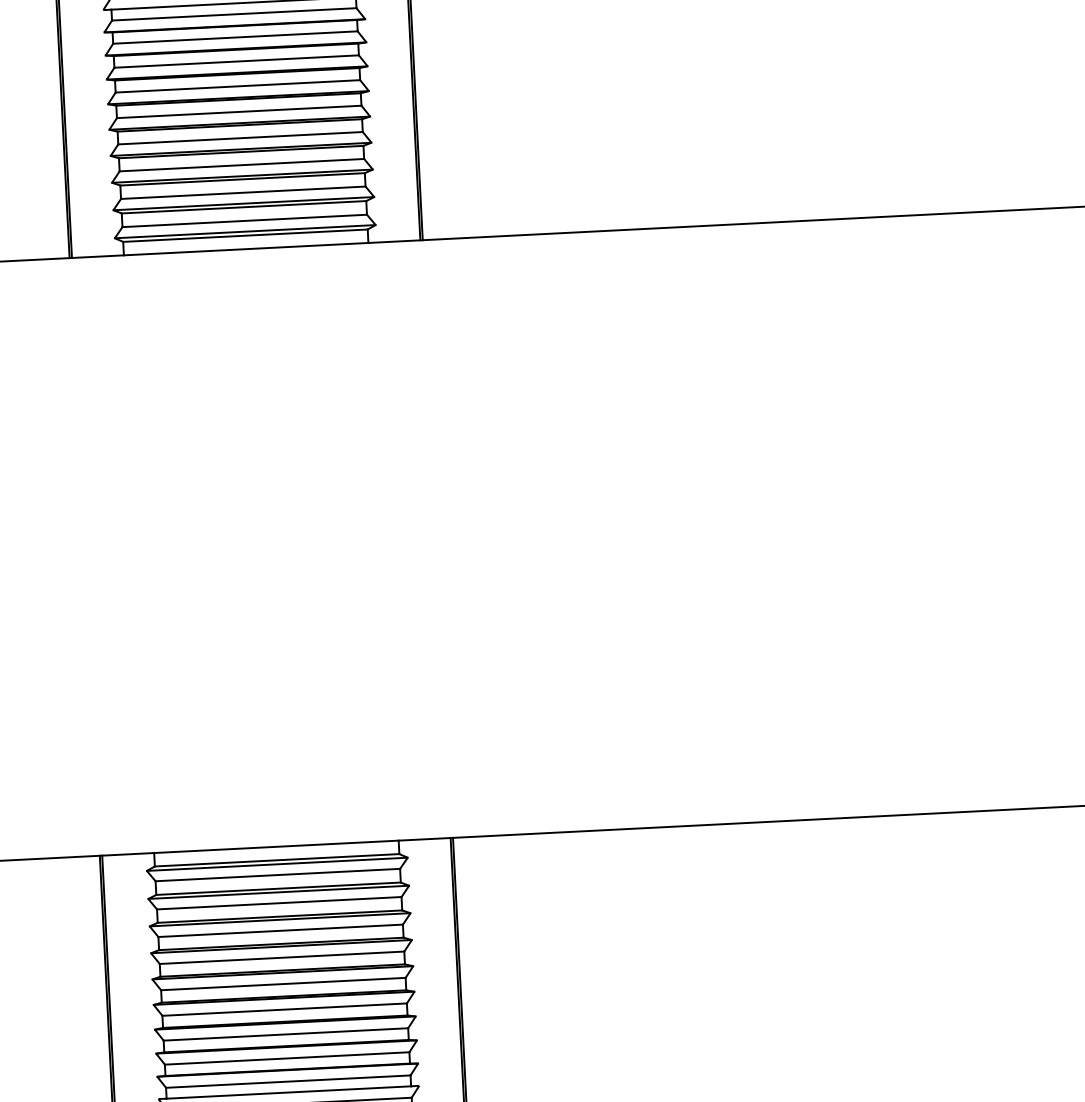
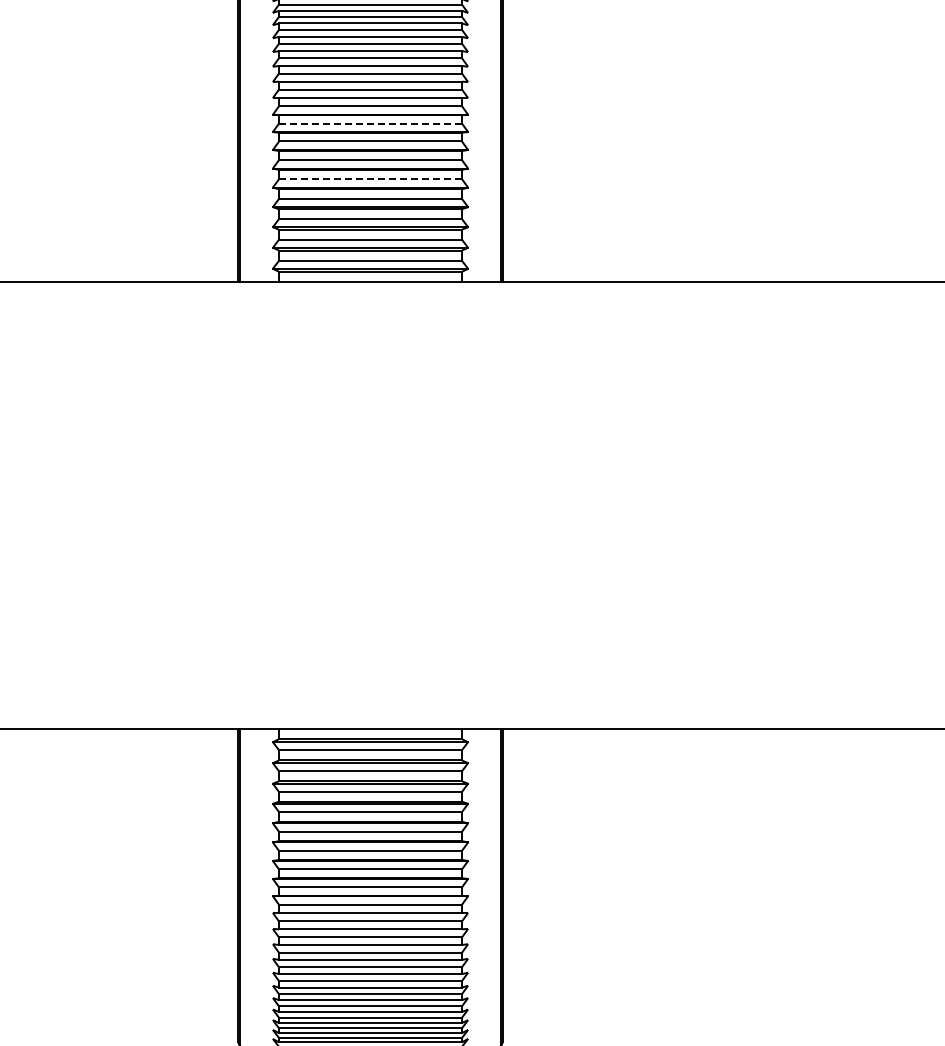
line: (236, 37) -> (371, 123), solid -> dashed
line: (240, 112) -> (371, 179), solid -> dashed

